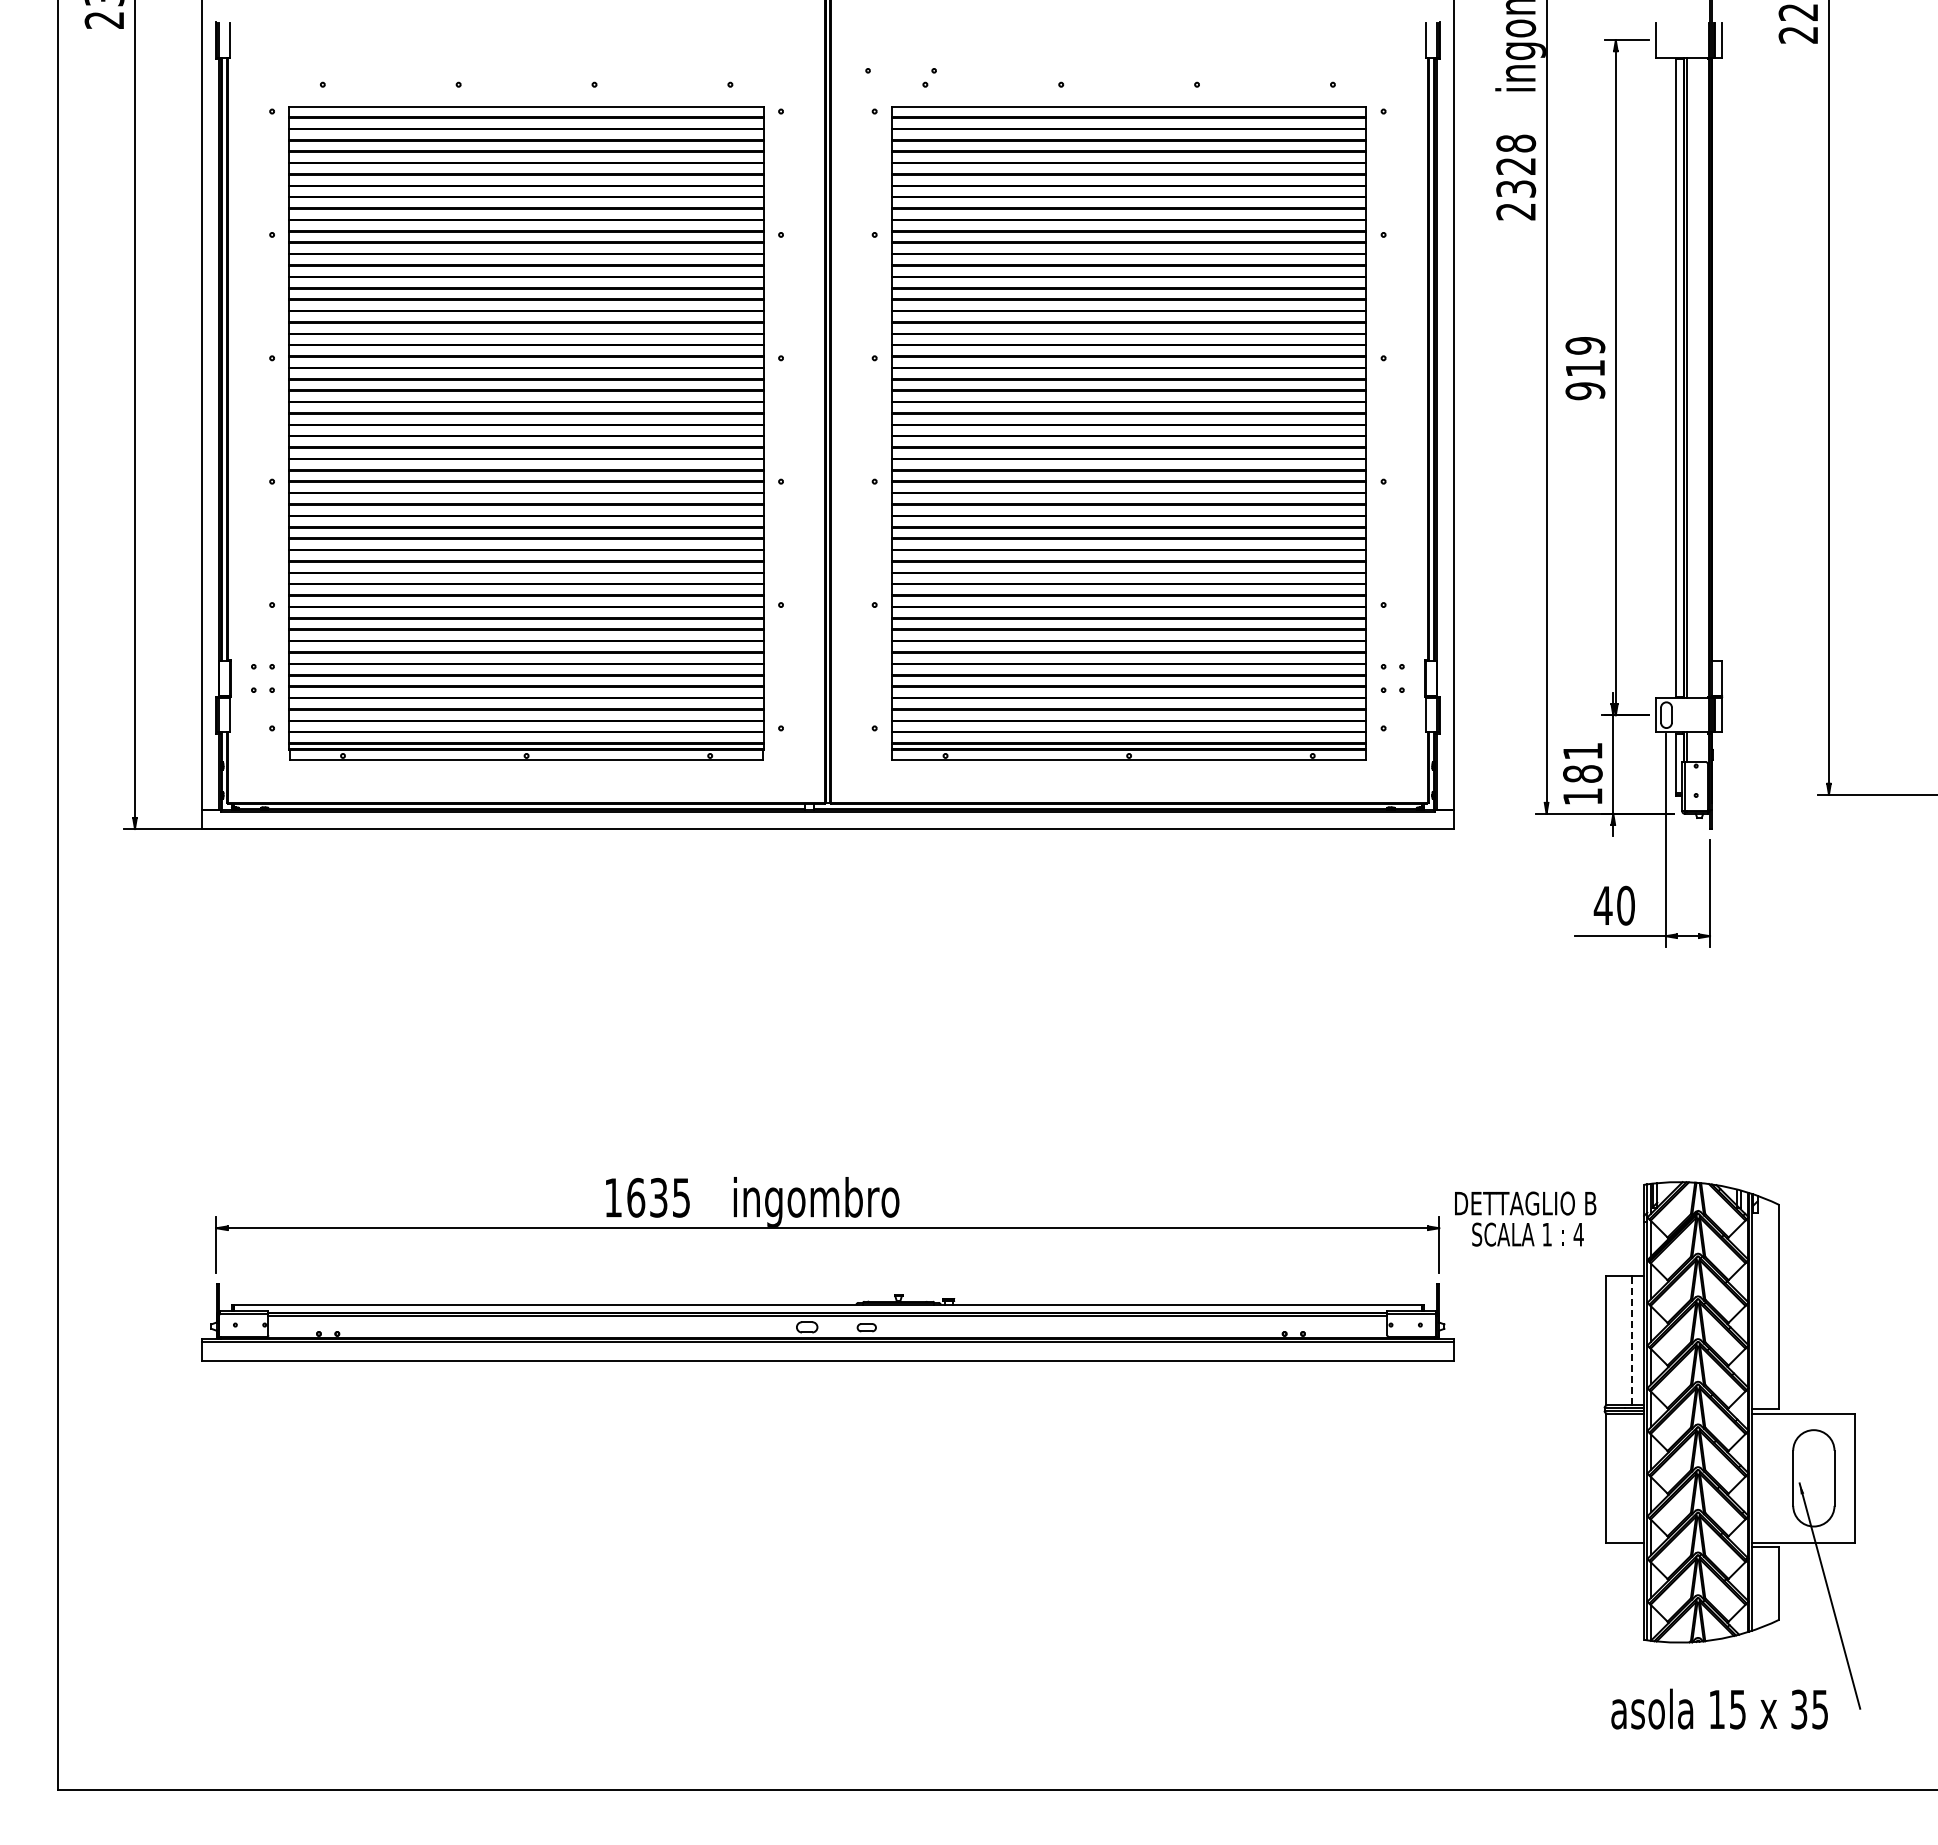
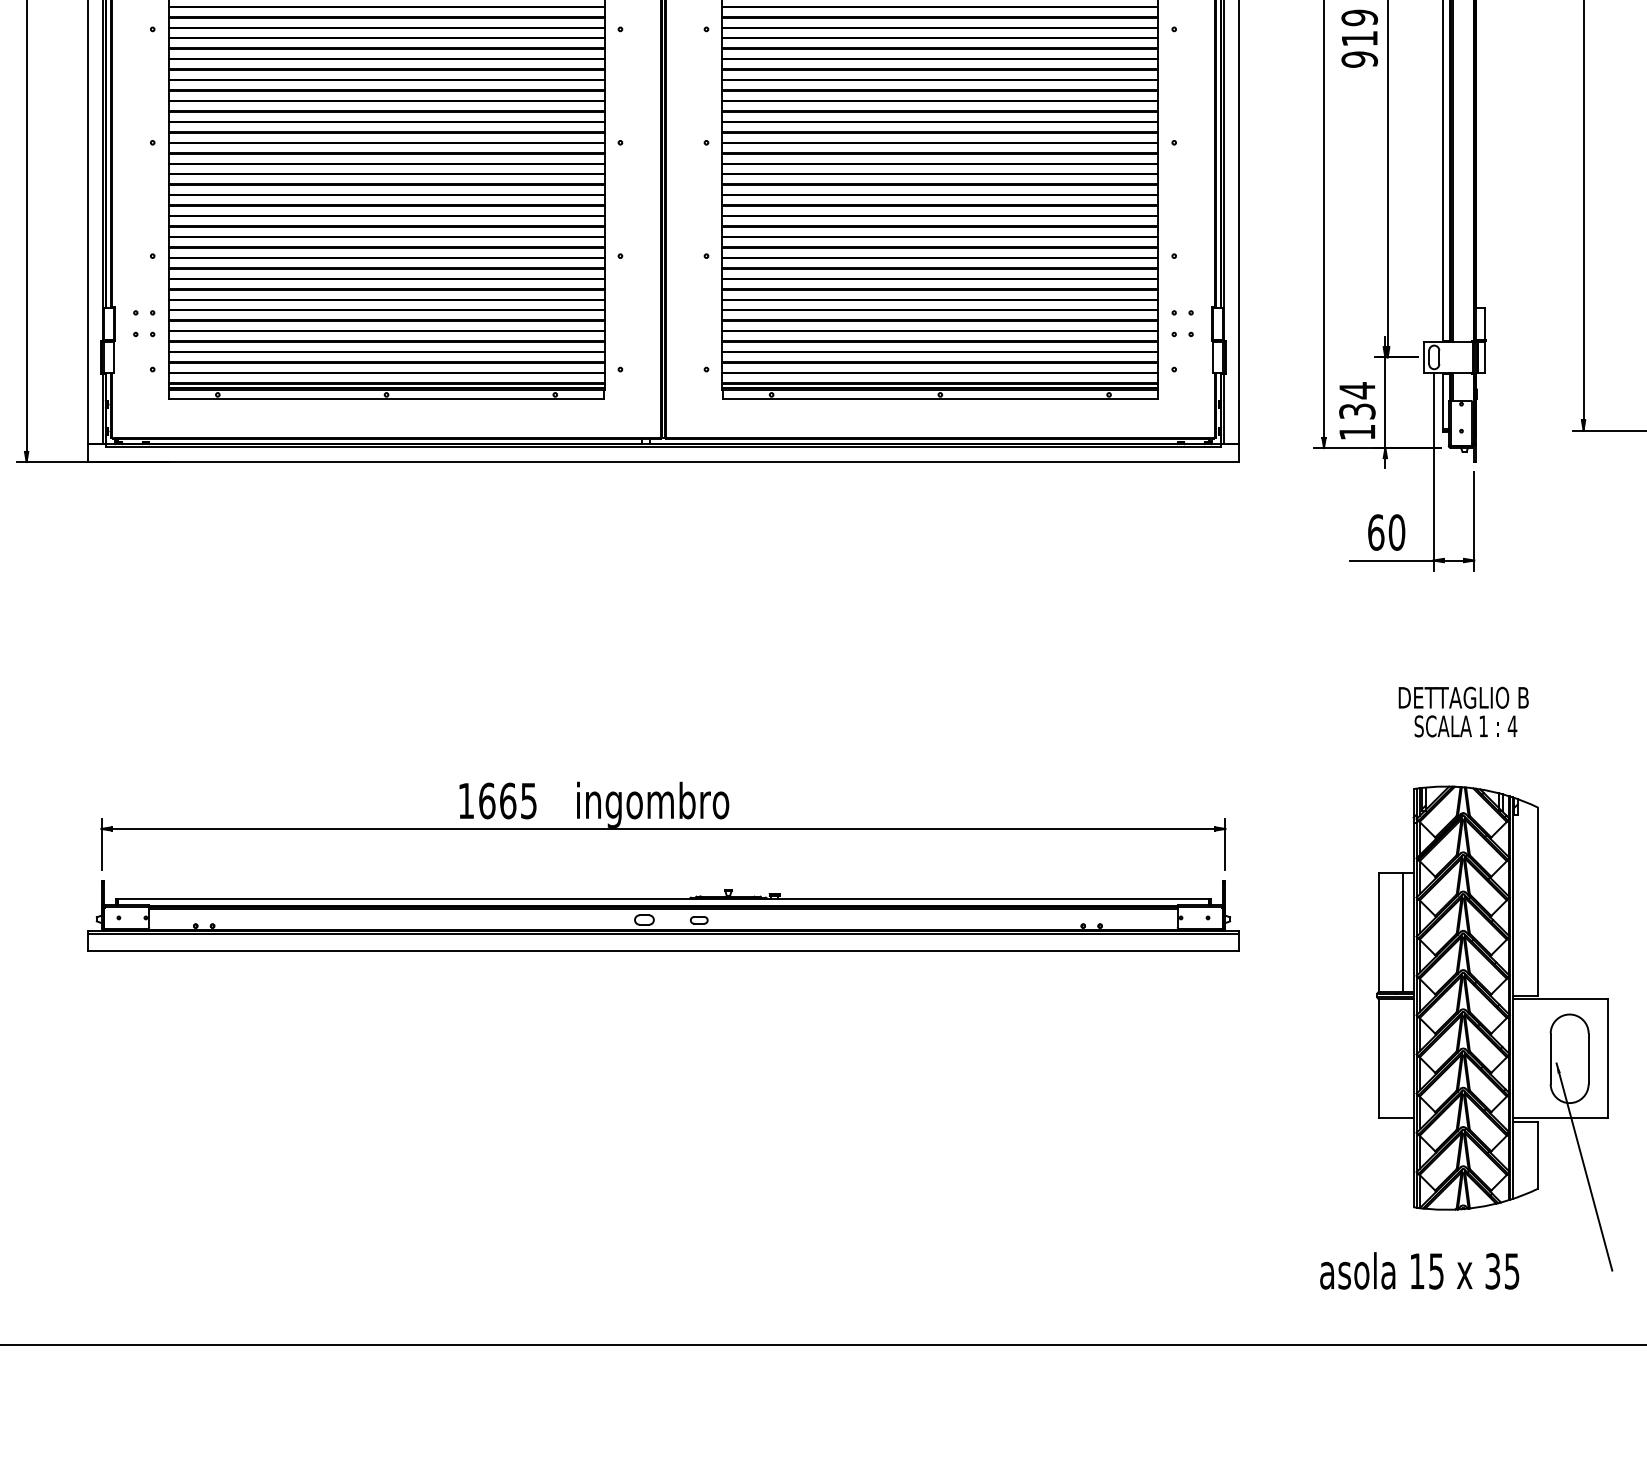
text: (1582, 762) -> (1357, 400), 181 -> 134
text: (1602, 905) -> (1375, 532), 40 -> 60
text: (658, 1197) -> (507, 800), 1635 -> 1665
text: (1525, 1218) -> (1463, 711), moved
line: (1632, 1340) -> (1402, 932), dashed -> solid
text: (1719, 1708) -> (1419, 1270), moved

